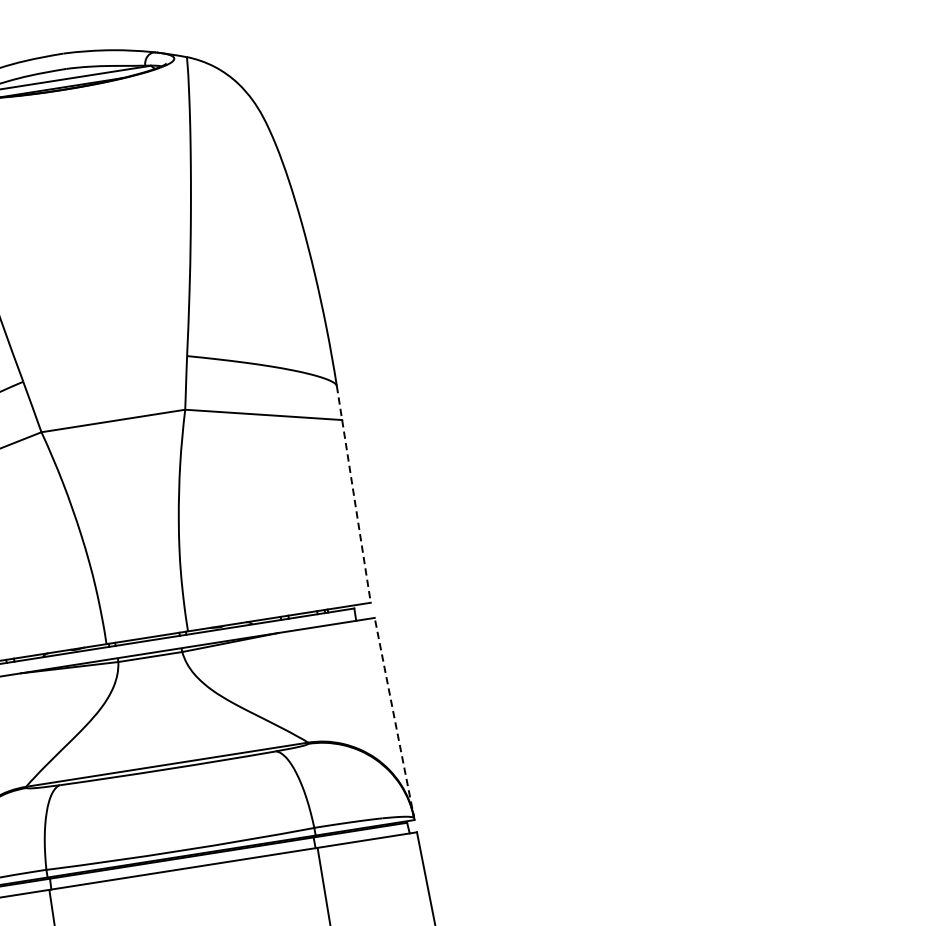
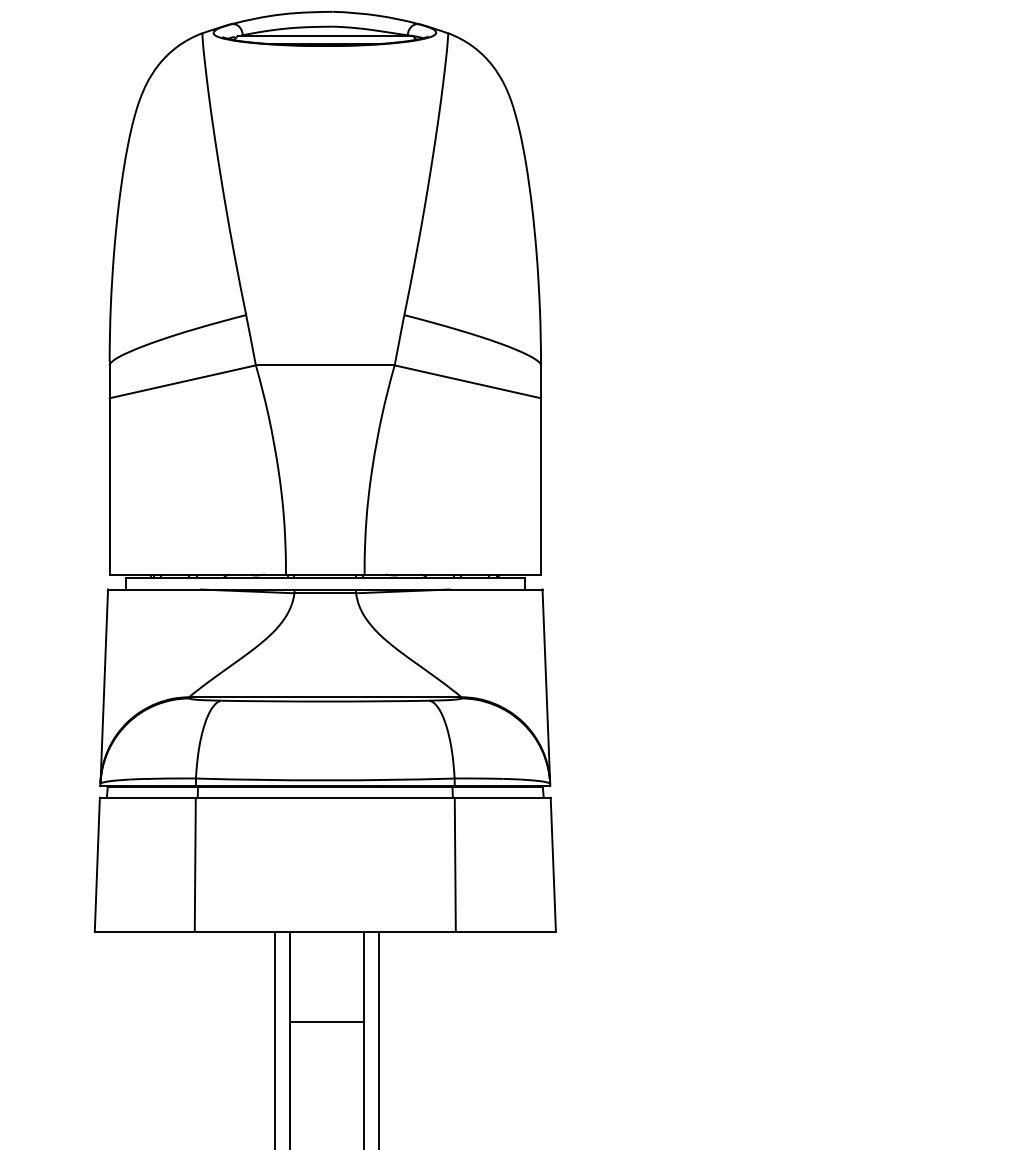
line: (354, 494) -> (541, 470), dashed -> solid
line: (394, 718) -> (546, 687), dashed -> solid

